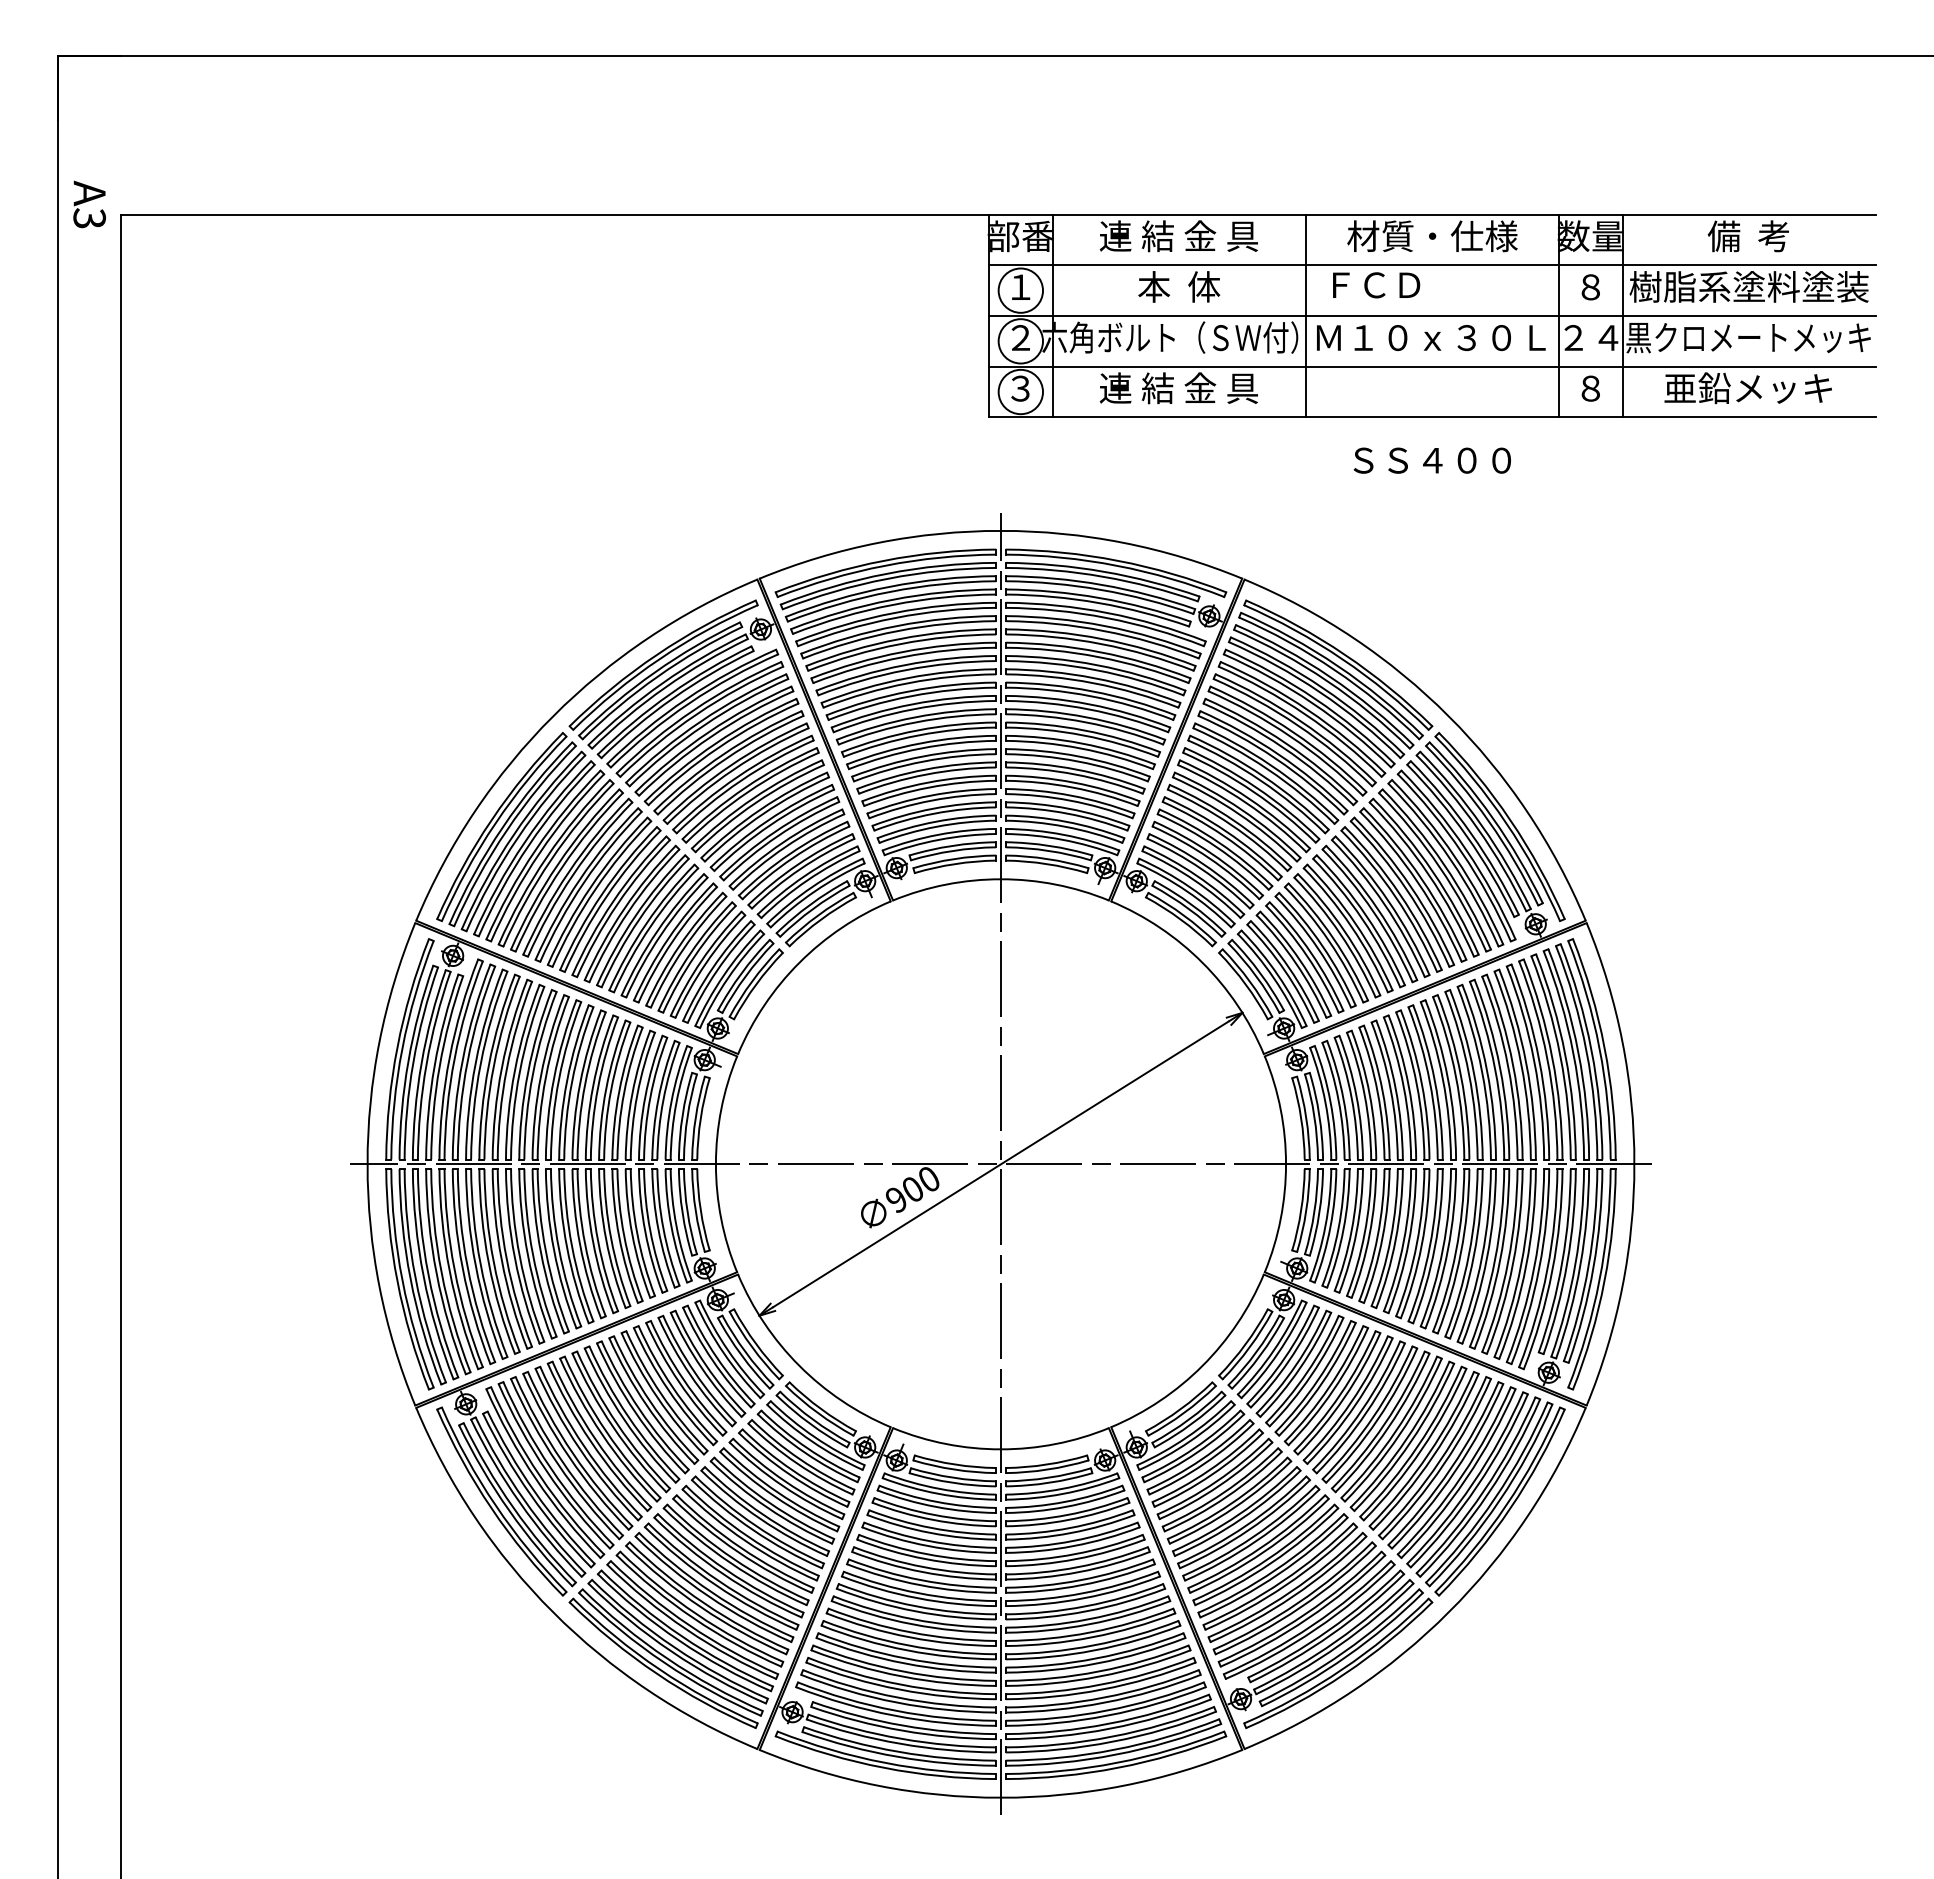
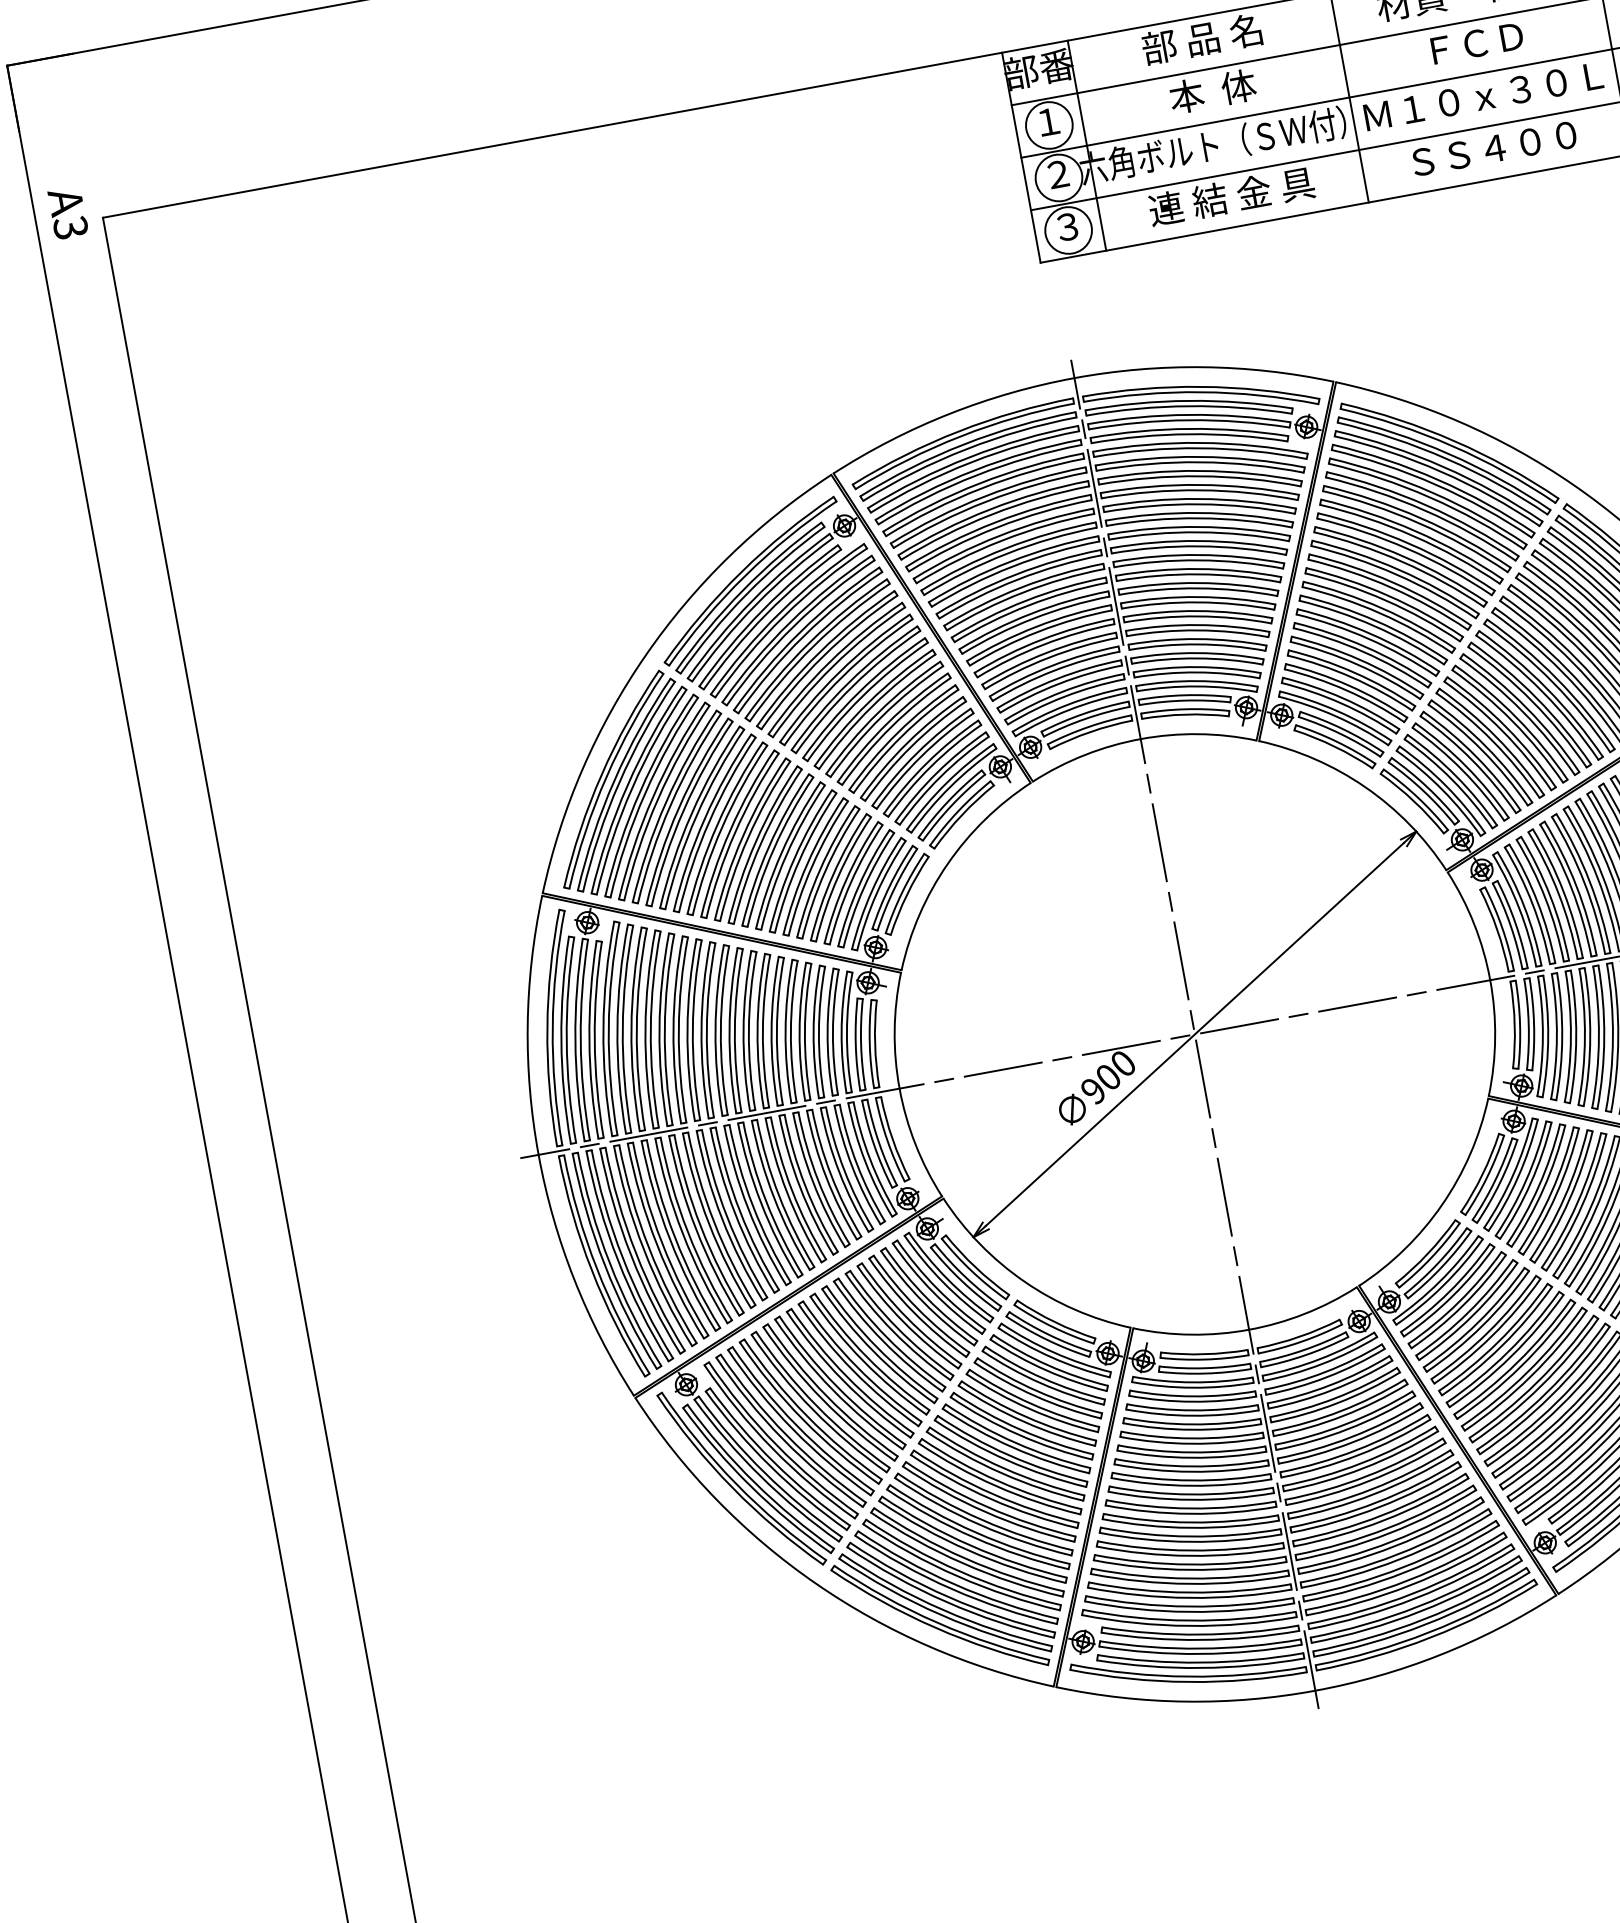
text: (1178, 236) -> (1202, 39), 連 結 金 具 -> 部 品 名
text: (1376, 285) -> (1477, 43), moved
text: (1431, 460) -> (1493, 148), moved

